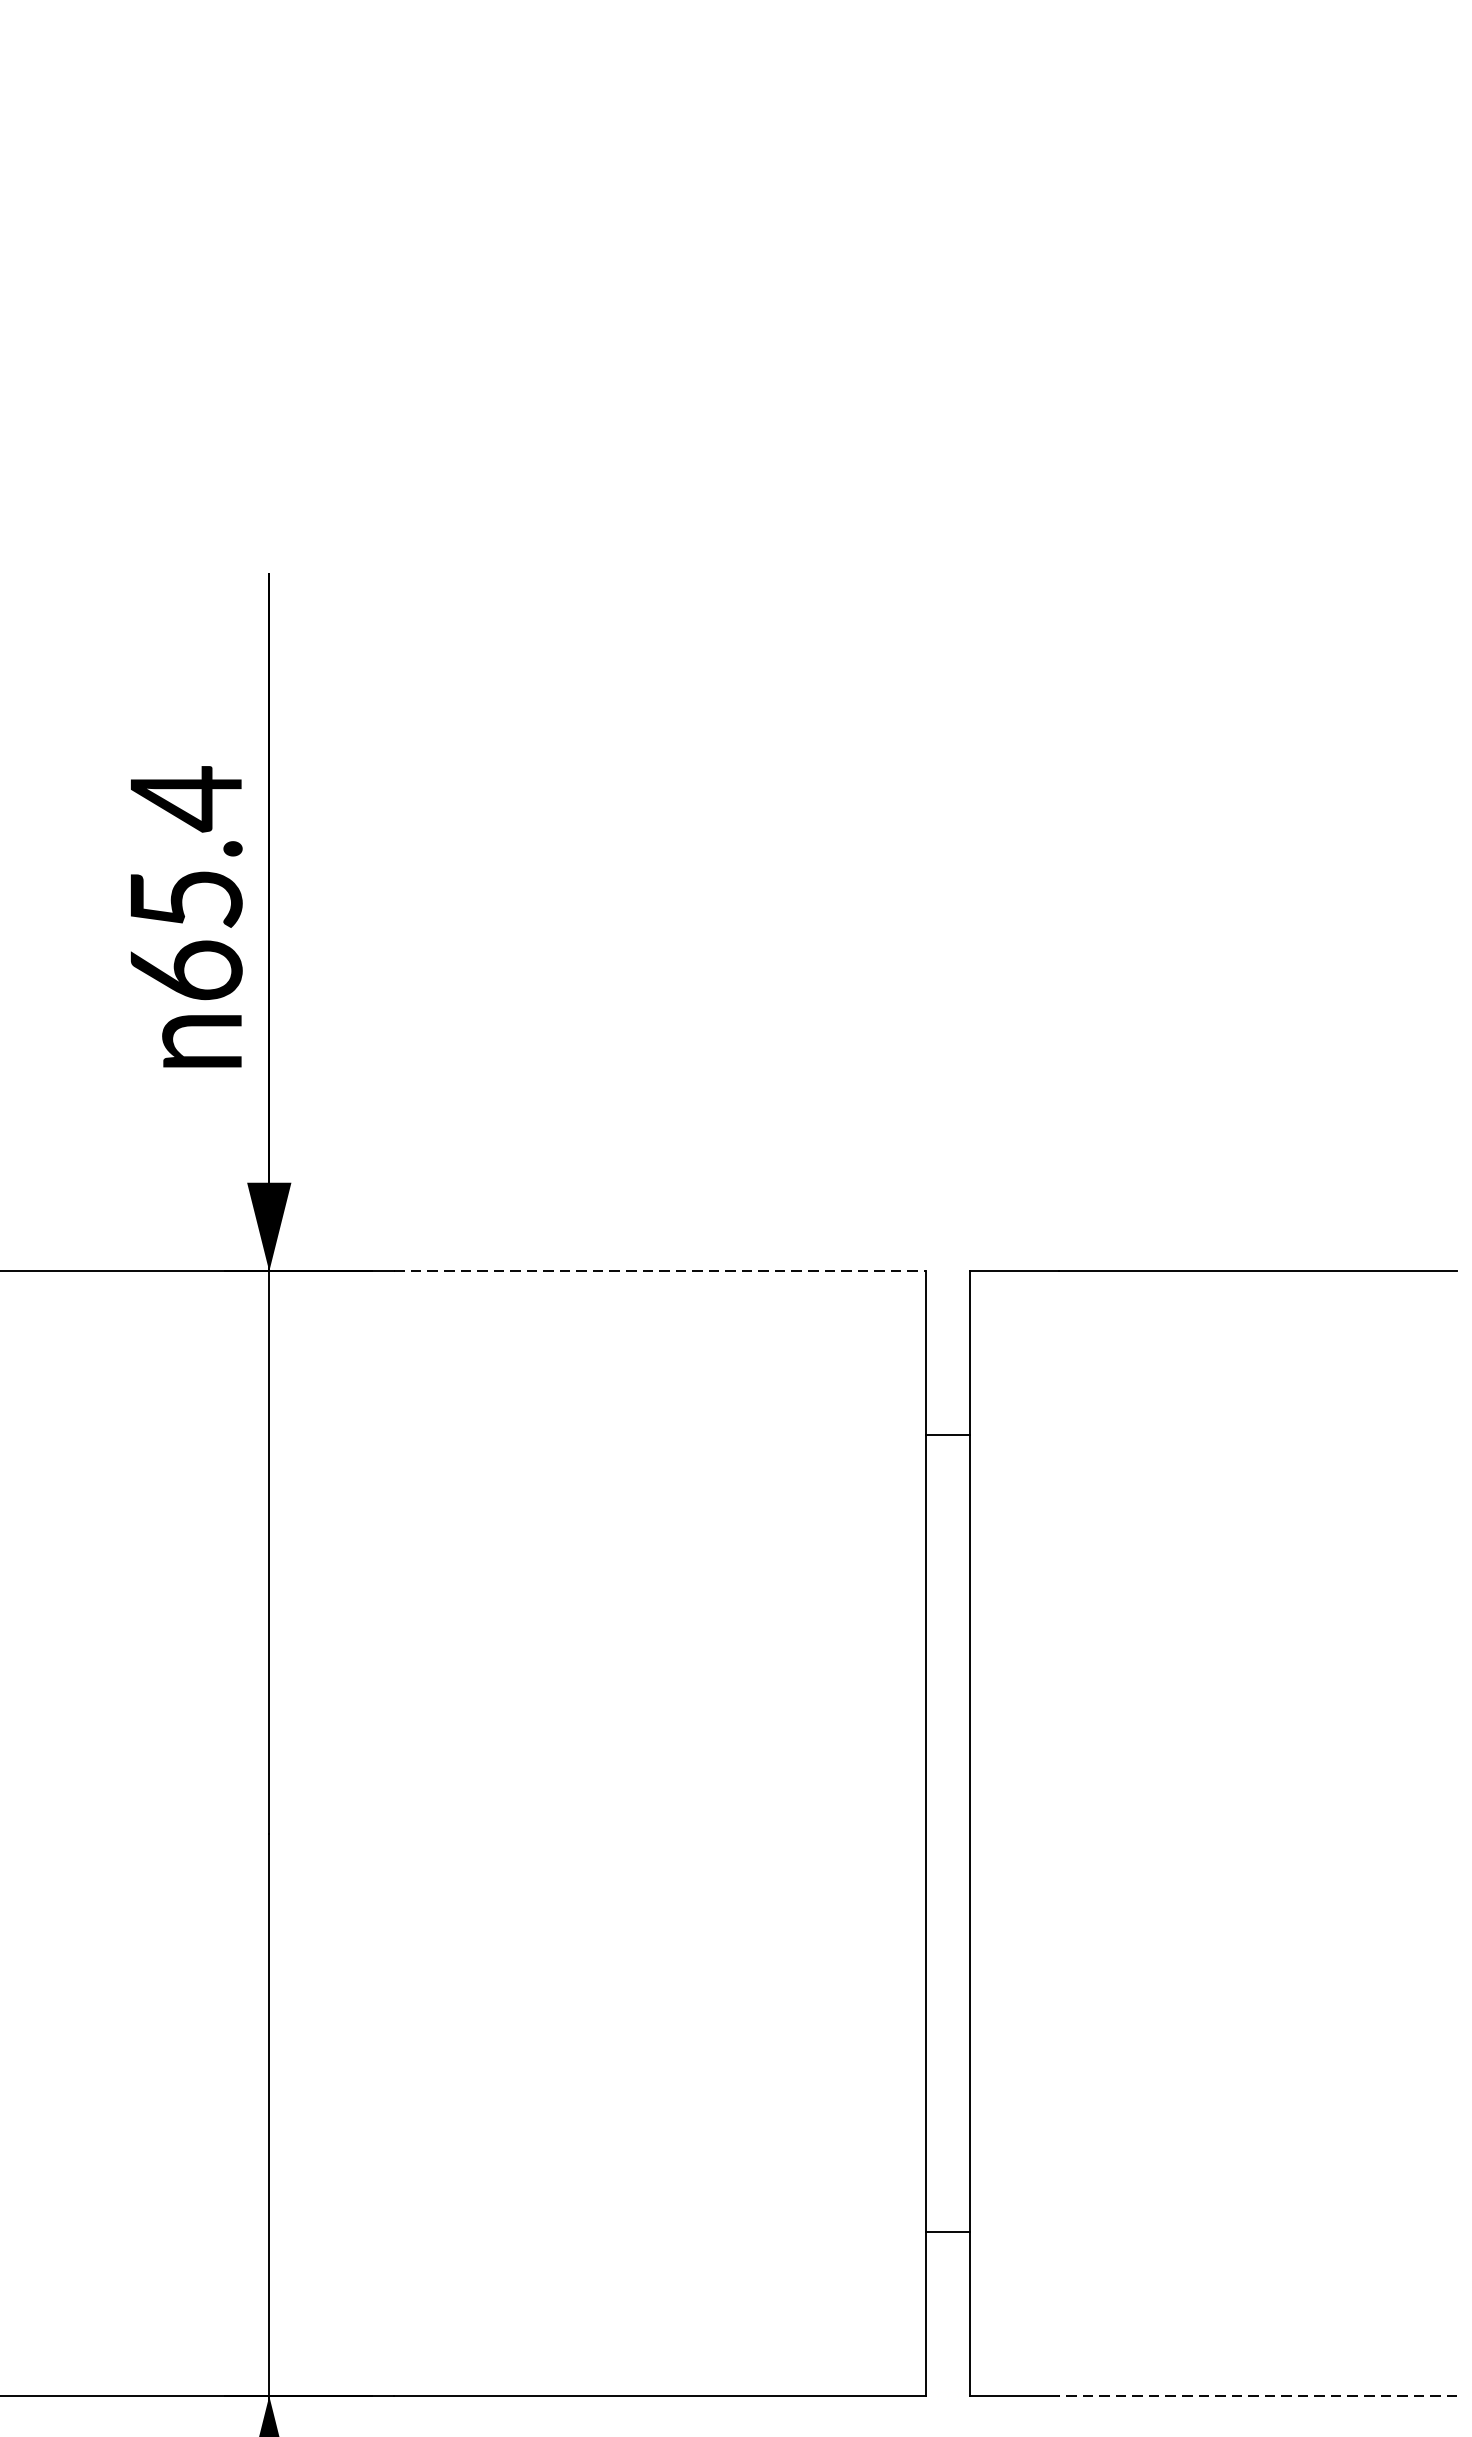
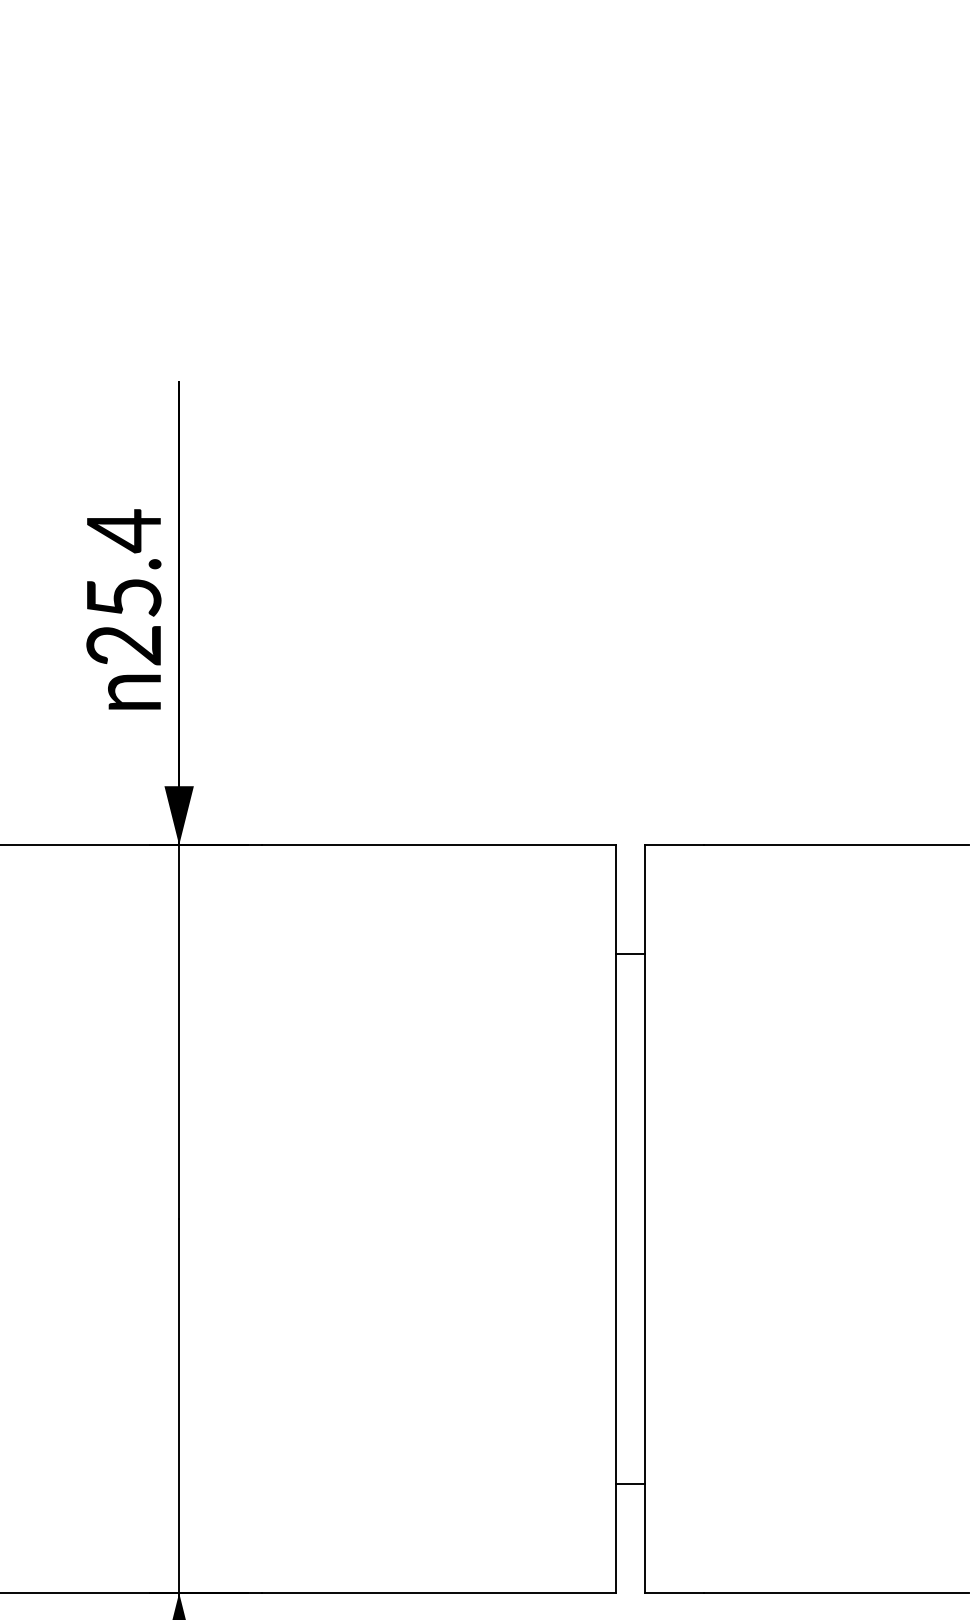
text: (185, 971) -> (123, 645), 65.4 -> 25.4
line: (660, 1271) -> (439, 845), dashed -> solid
line: (1257, 2396) -> (836, 1593), dashed -> solid

